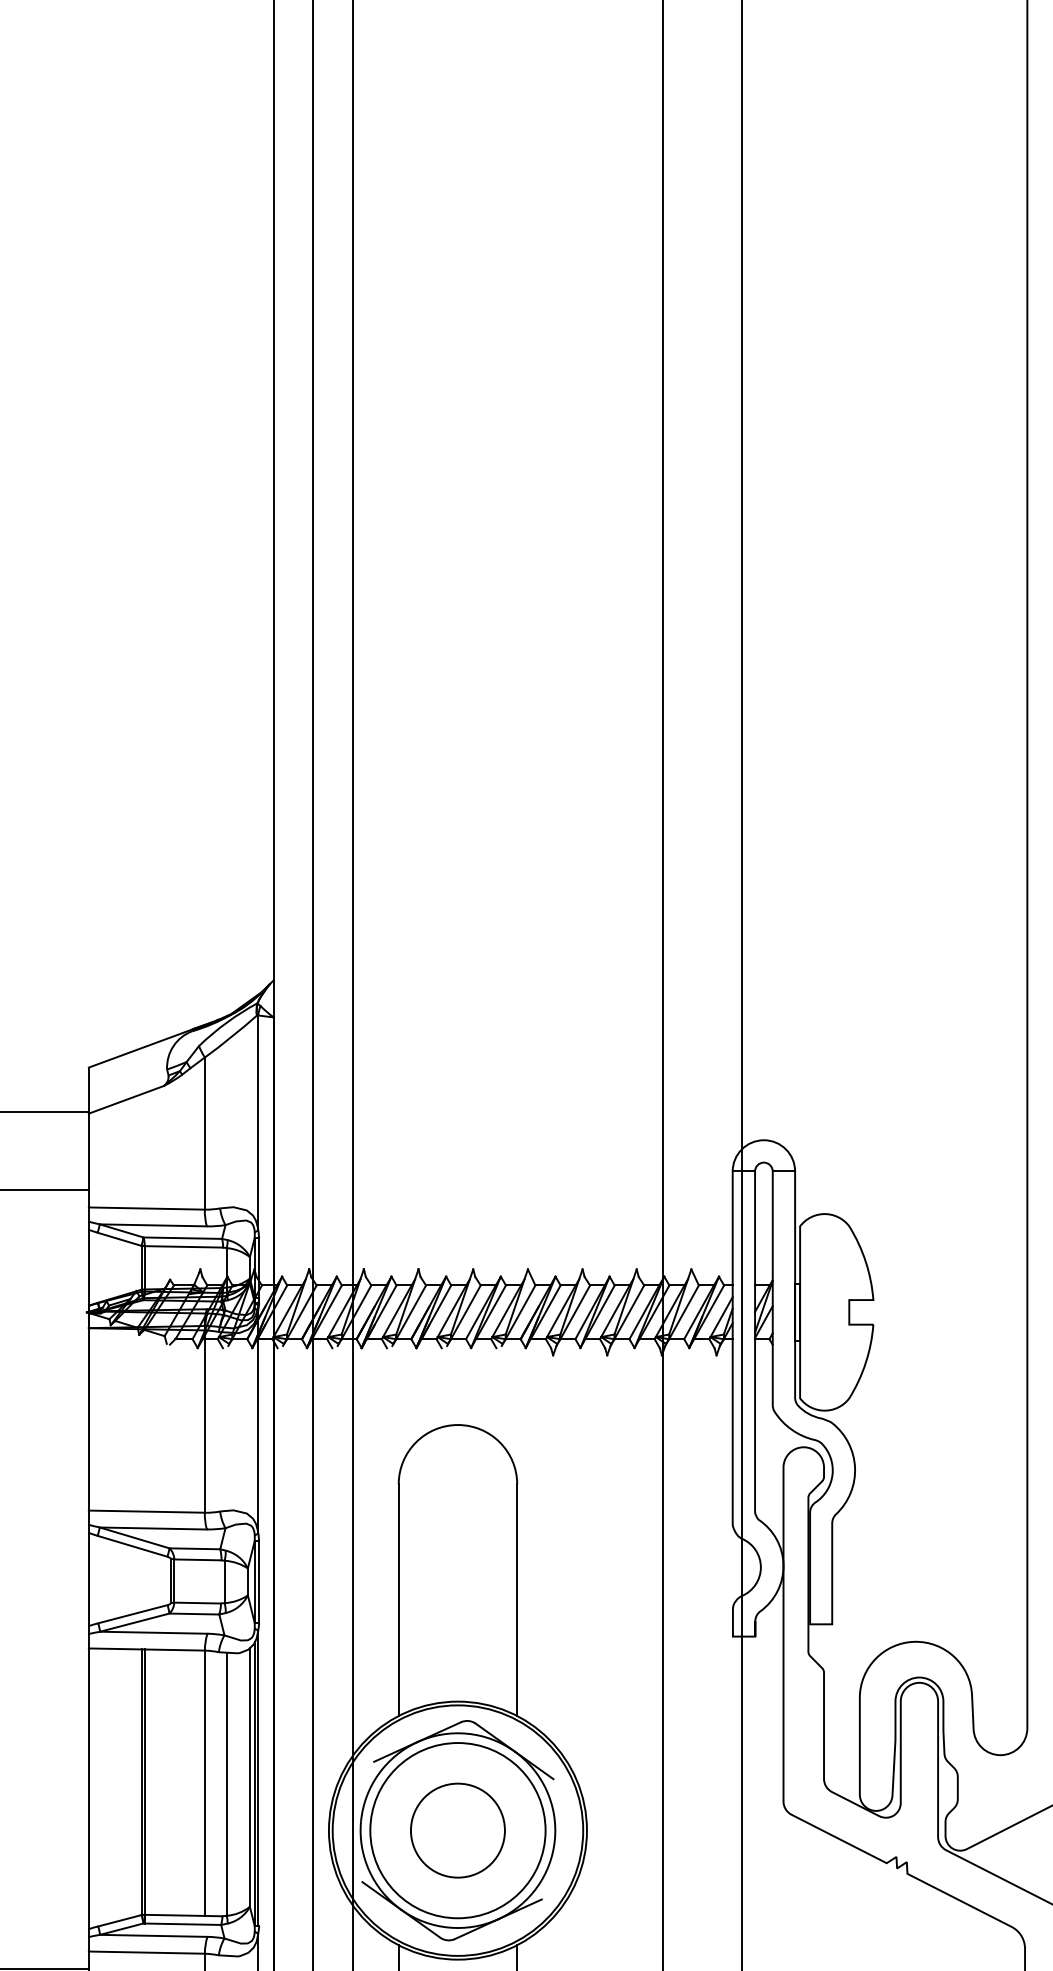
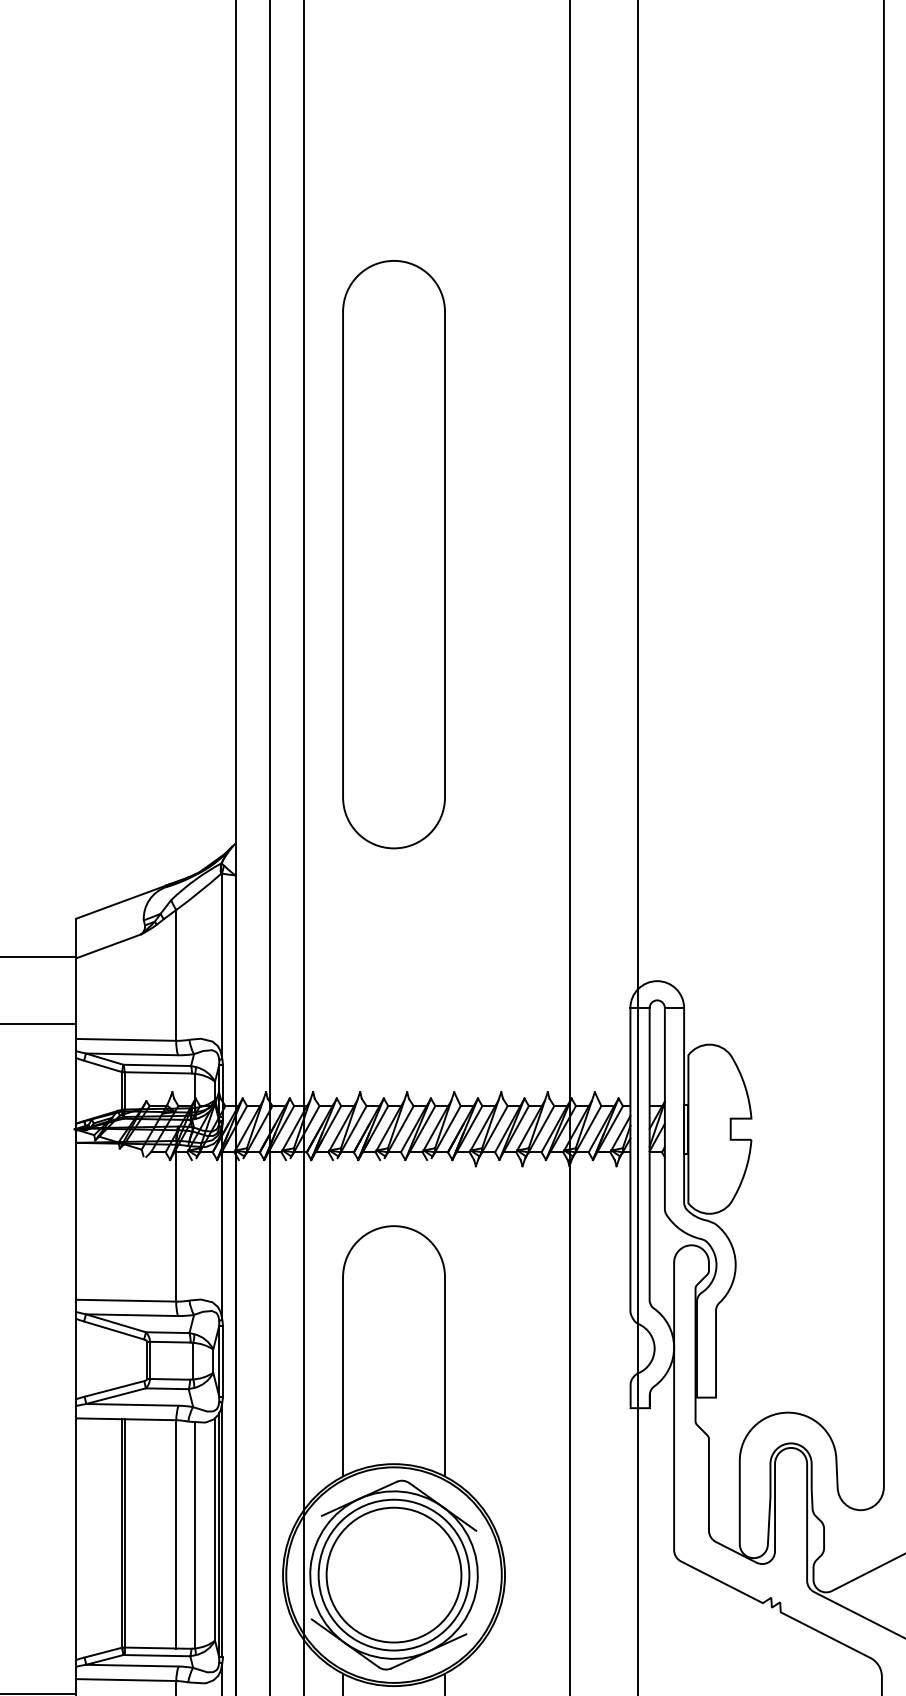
part: (457, 644) -> (393, 554), added
circle: (457, 1829) -> (393, 1574), size x1.67

